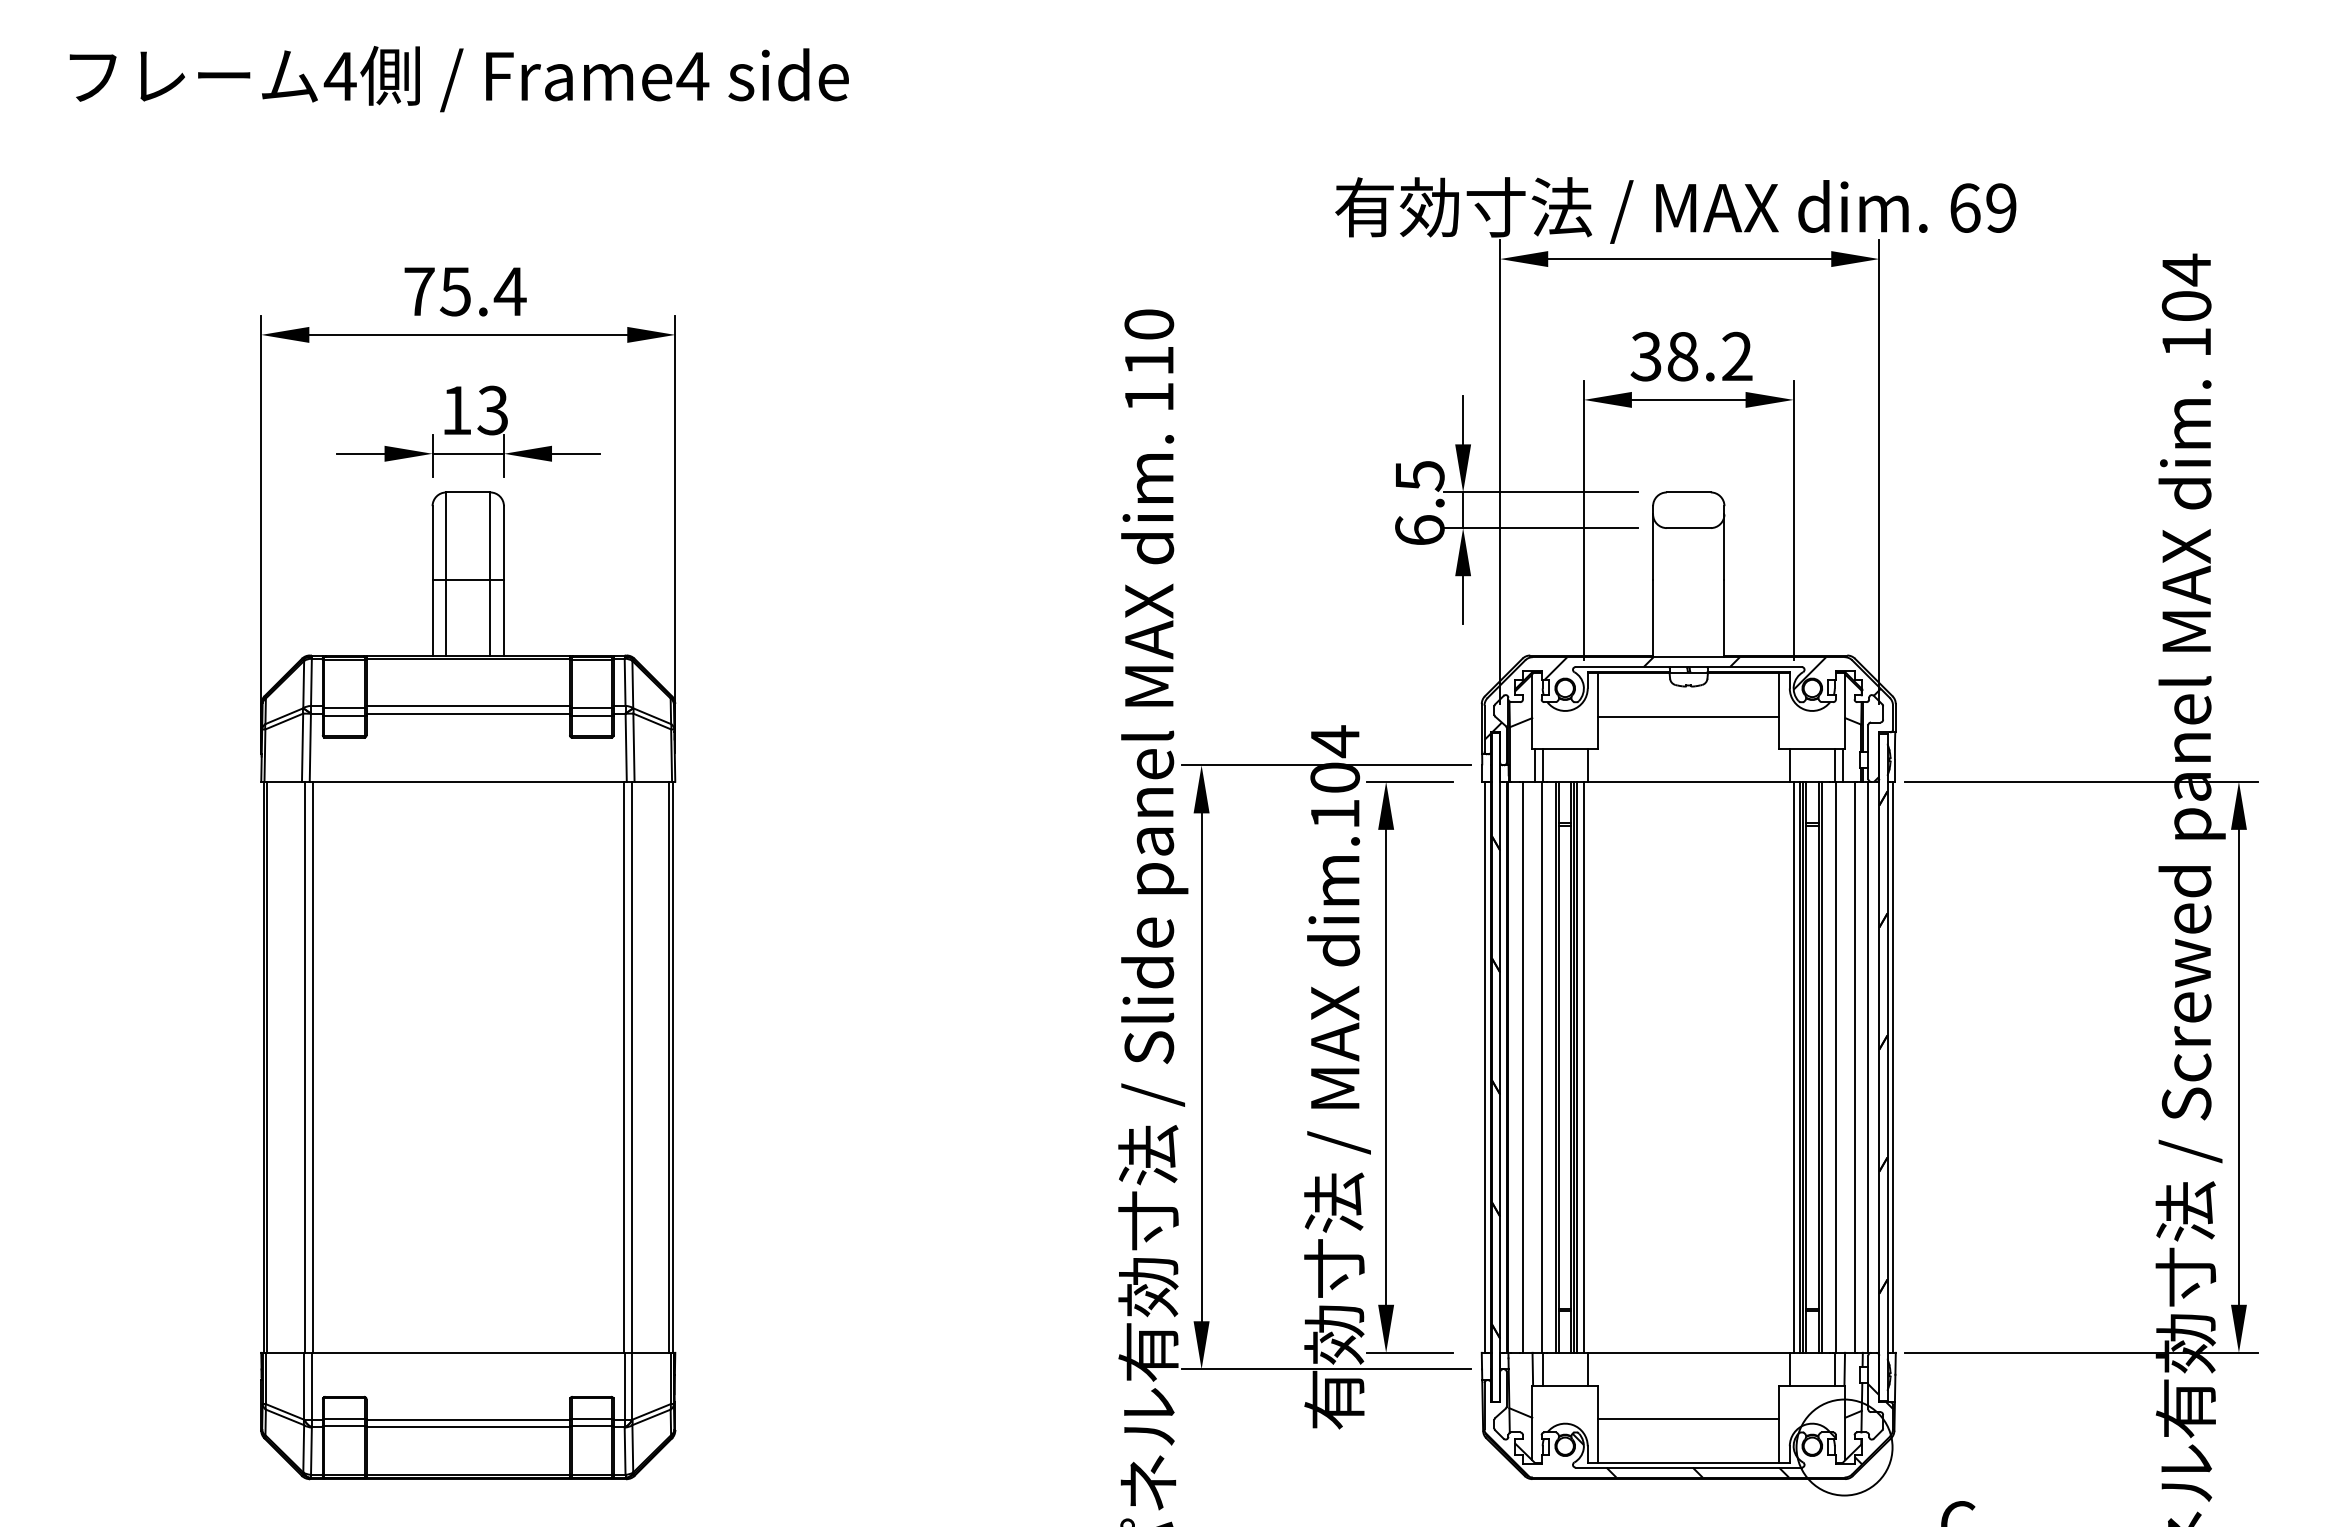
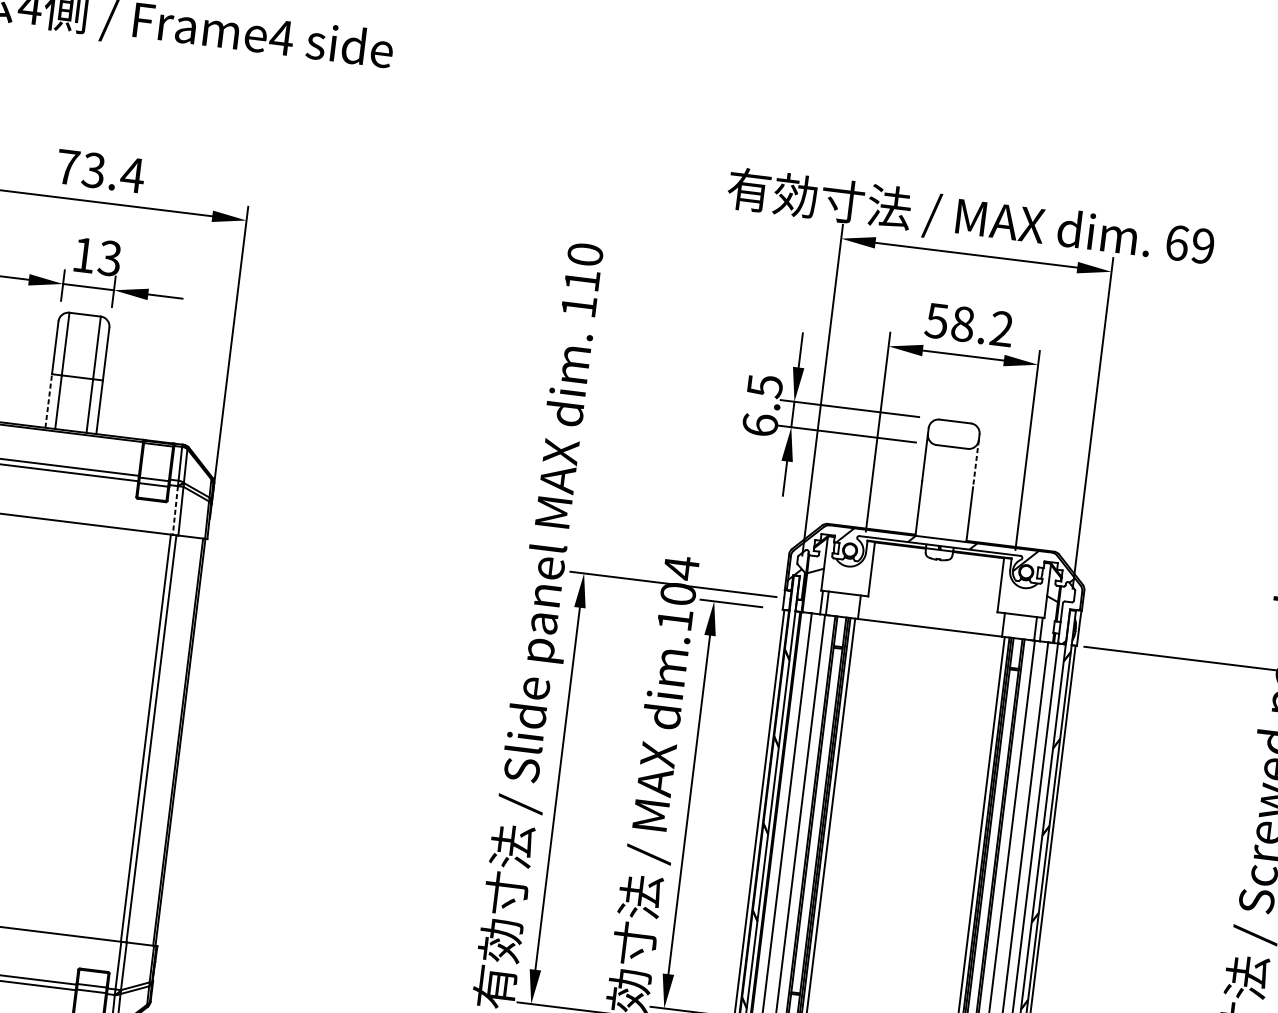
text: (454, 290) -> (93, 169), 75.4 -> 73.4
text: (1645, 356) -> (936, 320), 38.2 -> 58.2
line: (1724, 547) -> (975, 463), solid -> dashed
line: (432, 617) -> (48, 400), solid -> dashed
line: (1688, 717) -> (935, 581), removed
line: (626, 748) -> (175, 511), solid -> dashed

